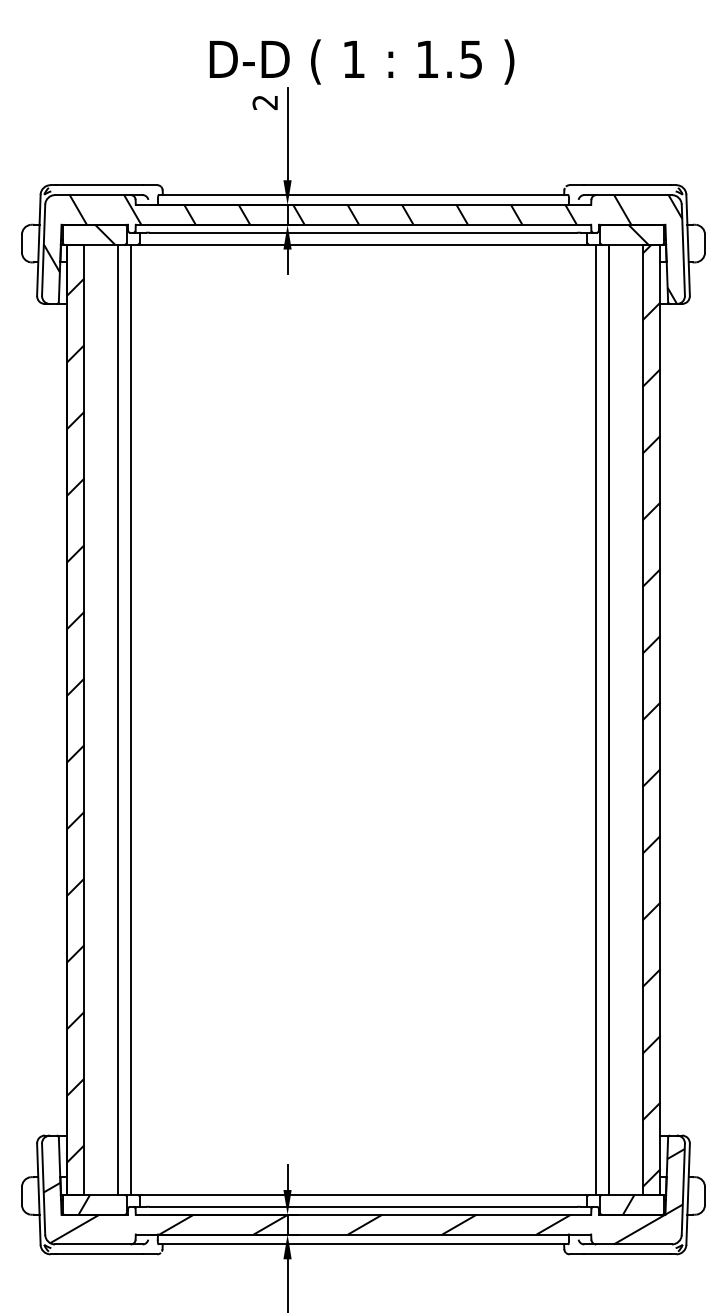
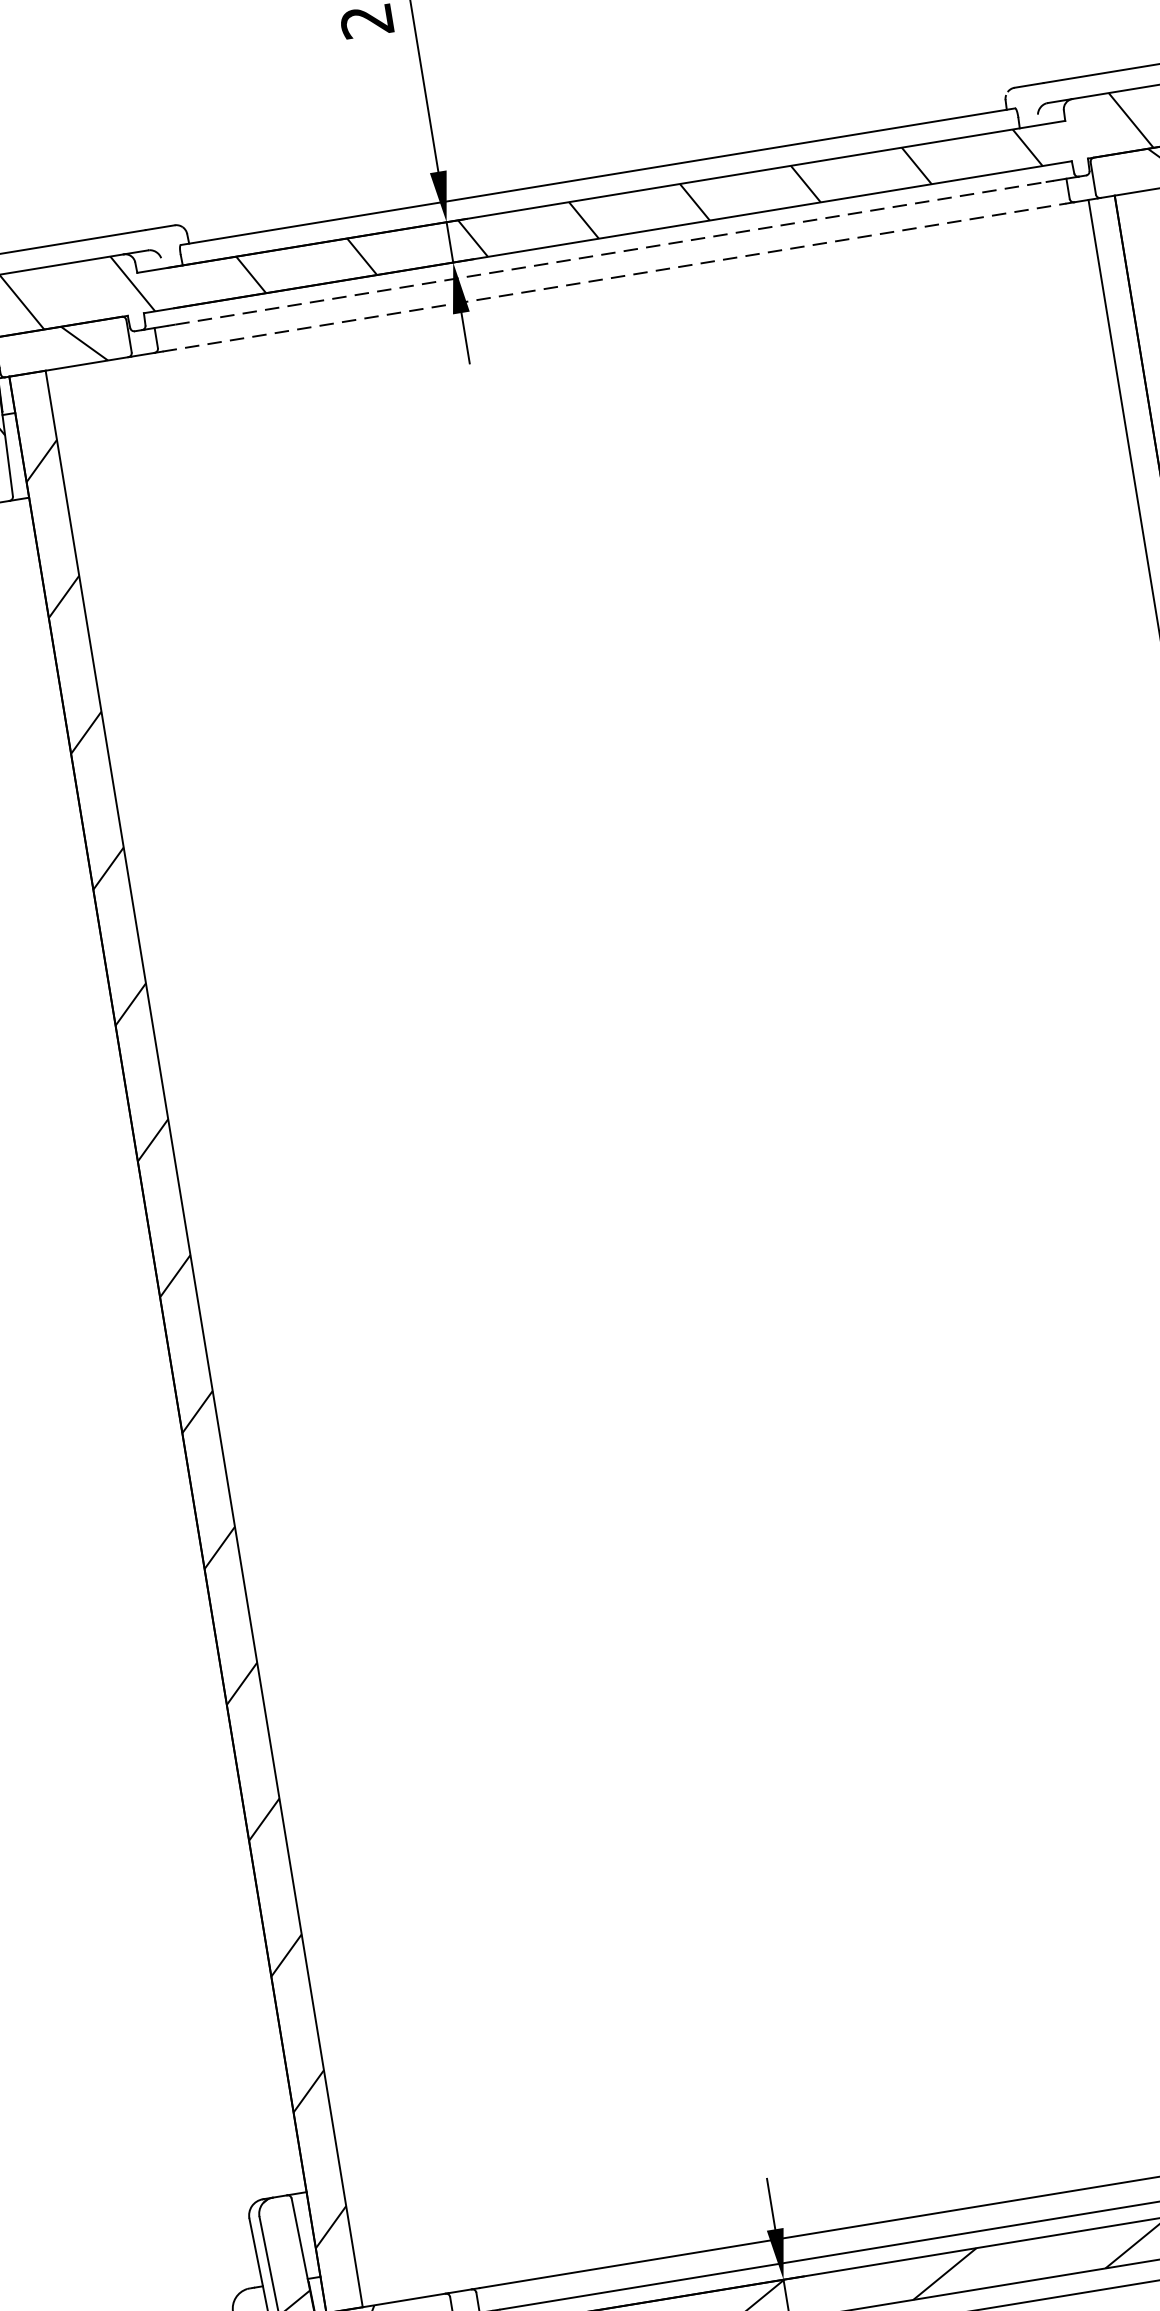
line: (363, 232) -> (610, 252), solid -> dashed
line: (363, 244) -> (614, 277), solid -> dashed
line: (117, 719) -> (271, 1327), removed
line: (130, 719) -> (298, 1323), removed

